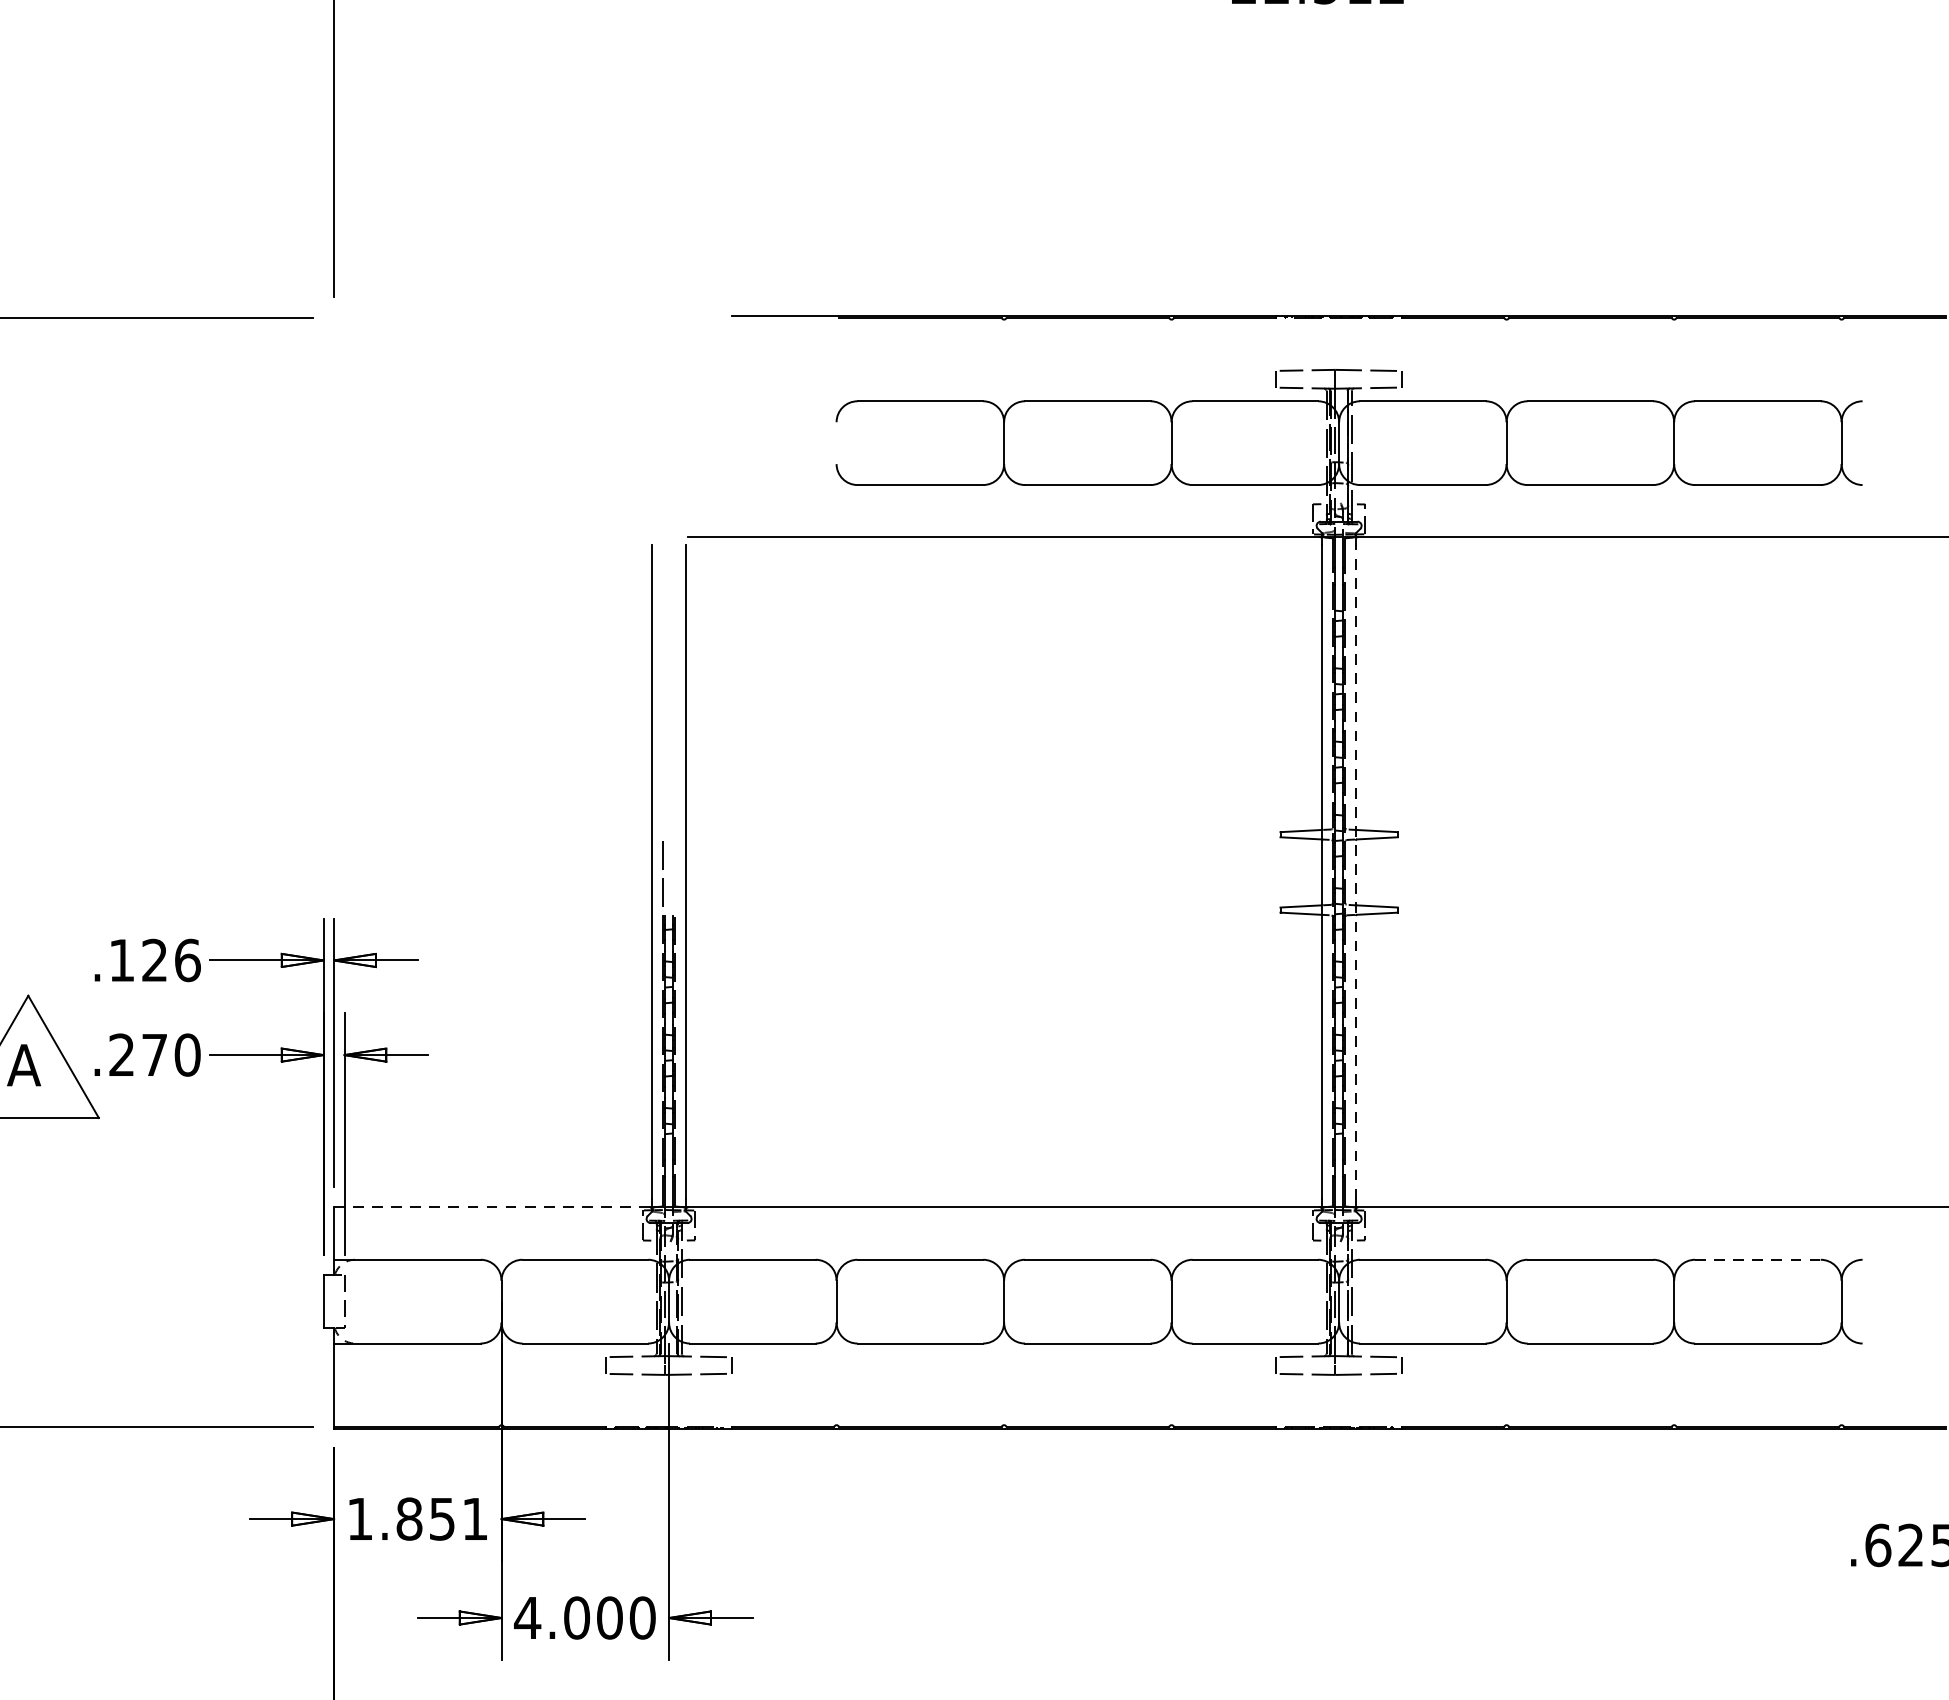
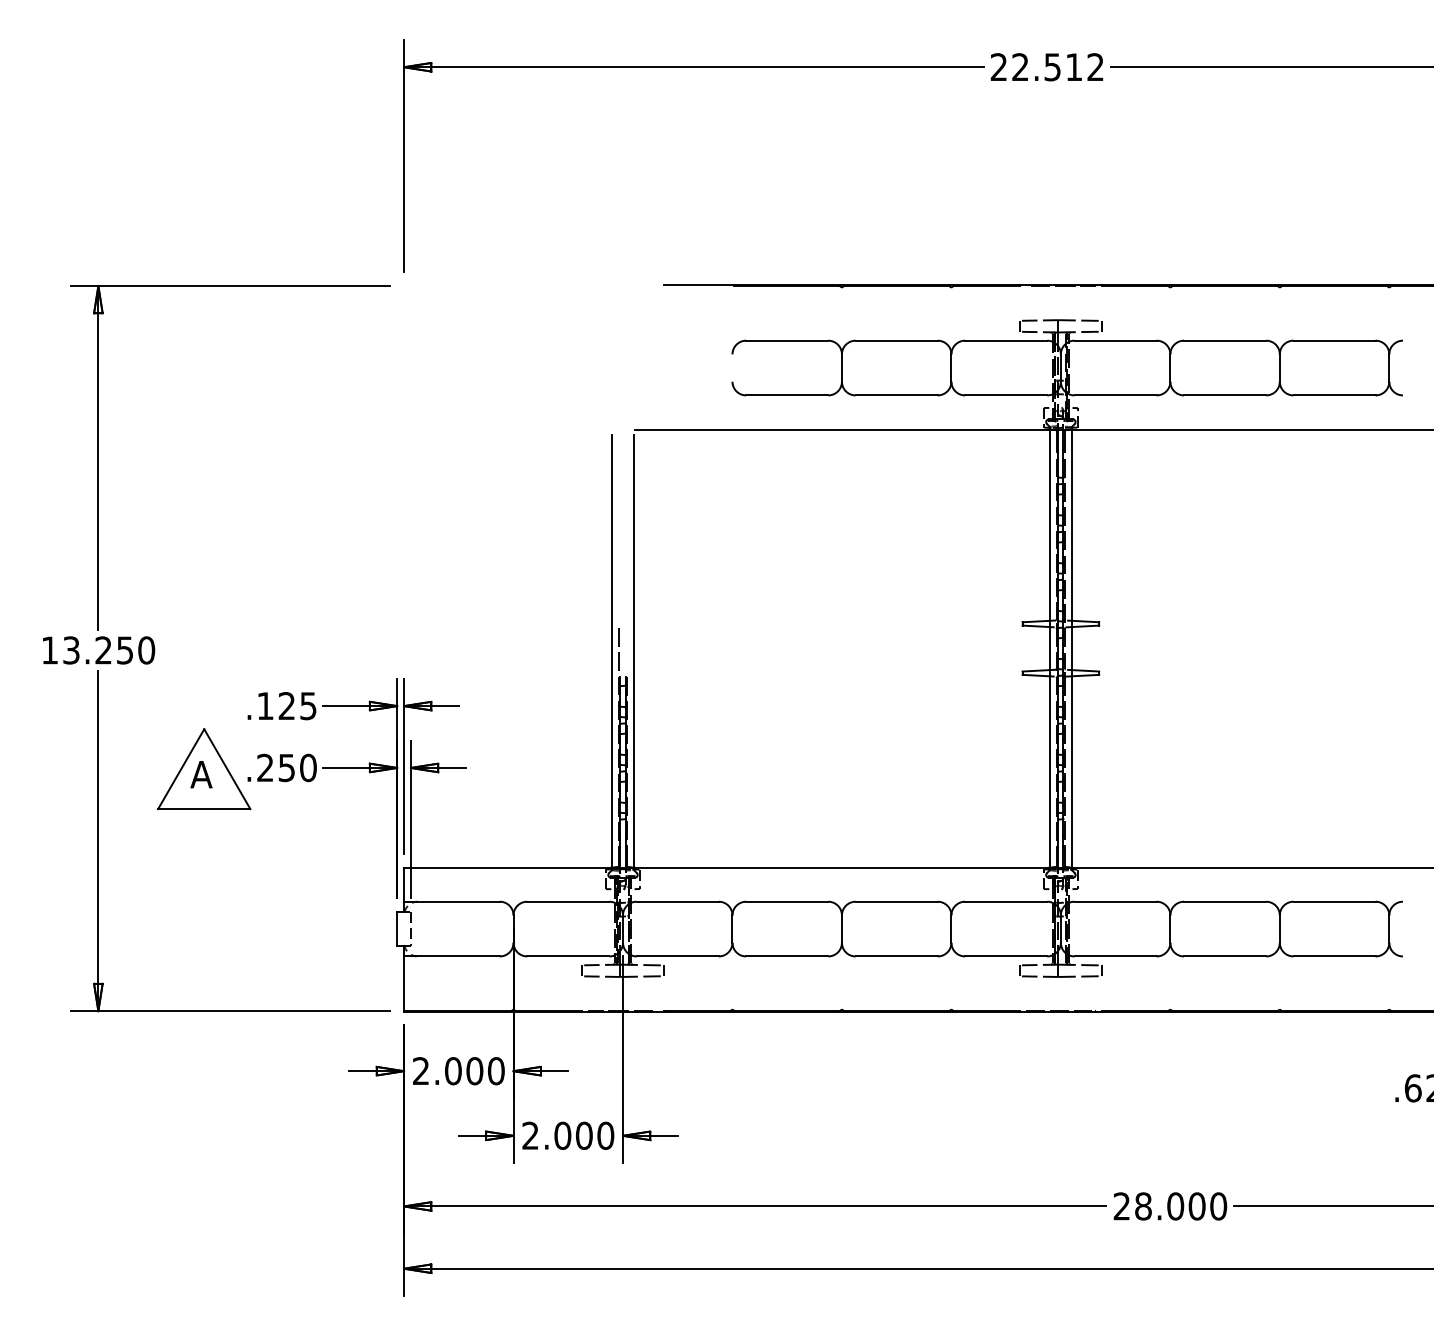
line: (1355, 872) -> (1071, 648), dashed -> solid
text: (187, 961) -> (308, 706), .126 -> .125
text: (154, 1055) -> (286, 768), .270 -> .250
line: (490, 1207) -> (506, 867), dashed -> solid
line: (1759, 1259) -> (1335, 901), dashed -> solid
text: (417, 1519) -> (458, 1071), 1.851 -> 2.000
text: (527, 1617) -> (530, 1135), 4.000 -> 2.000

